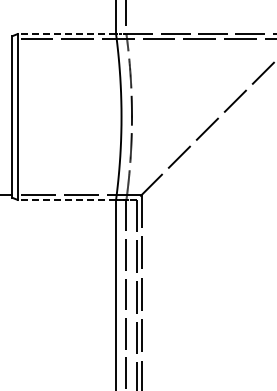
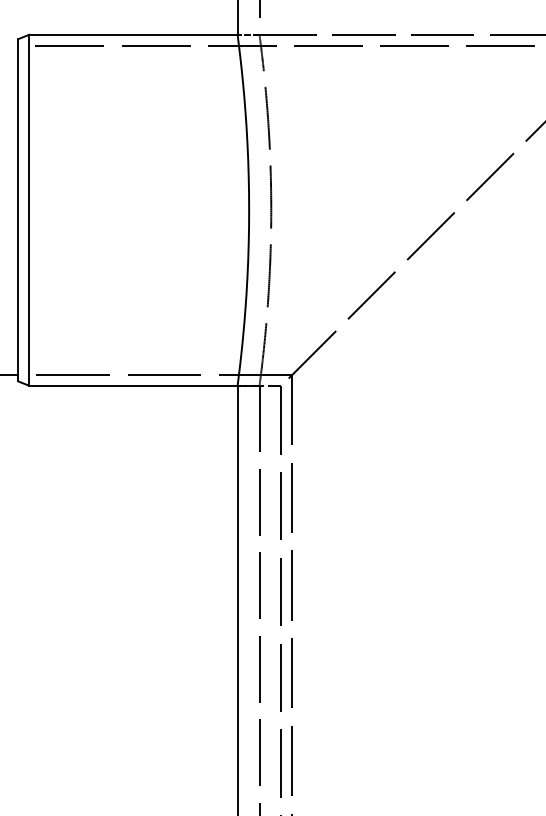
line: (66, 34) -> (132, 35), dashed -> solid
line: (66, 199) -> (132, 384), dashed -> solid

